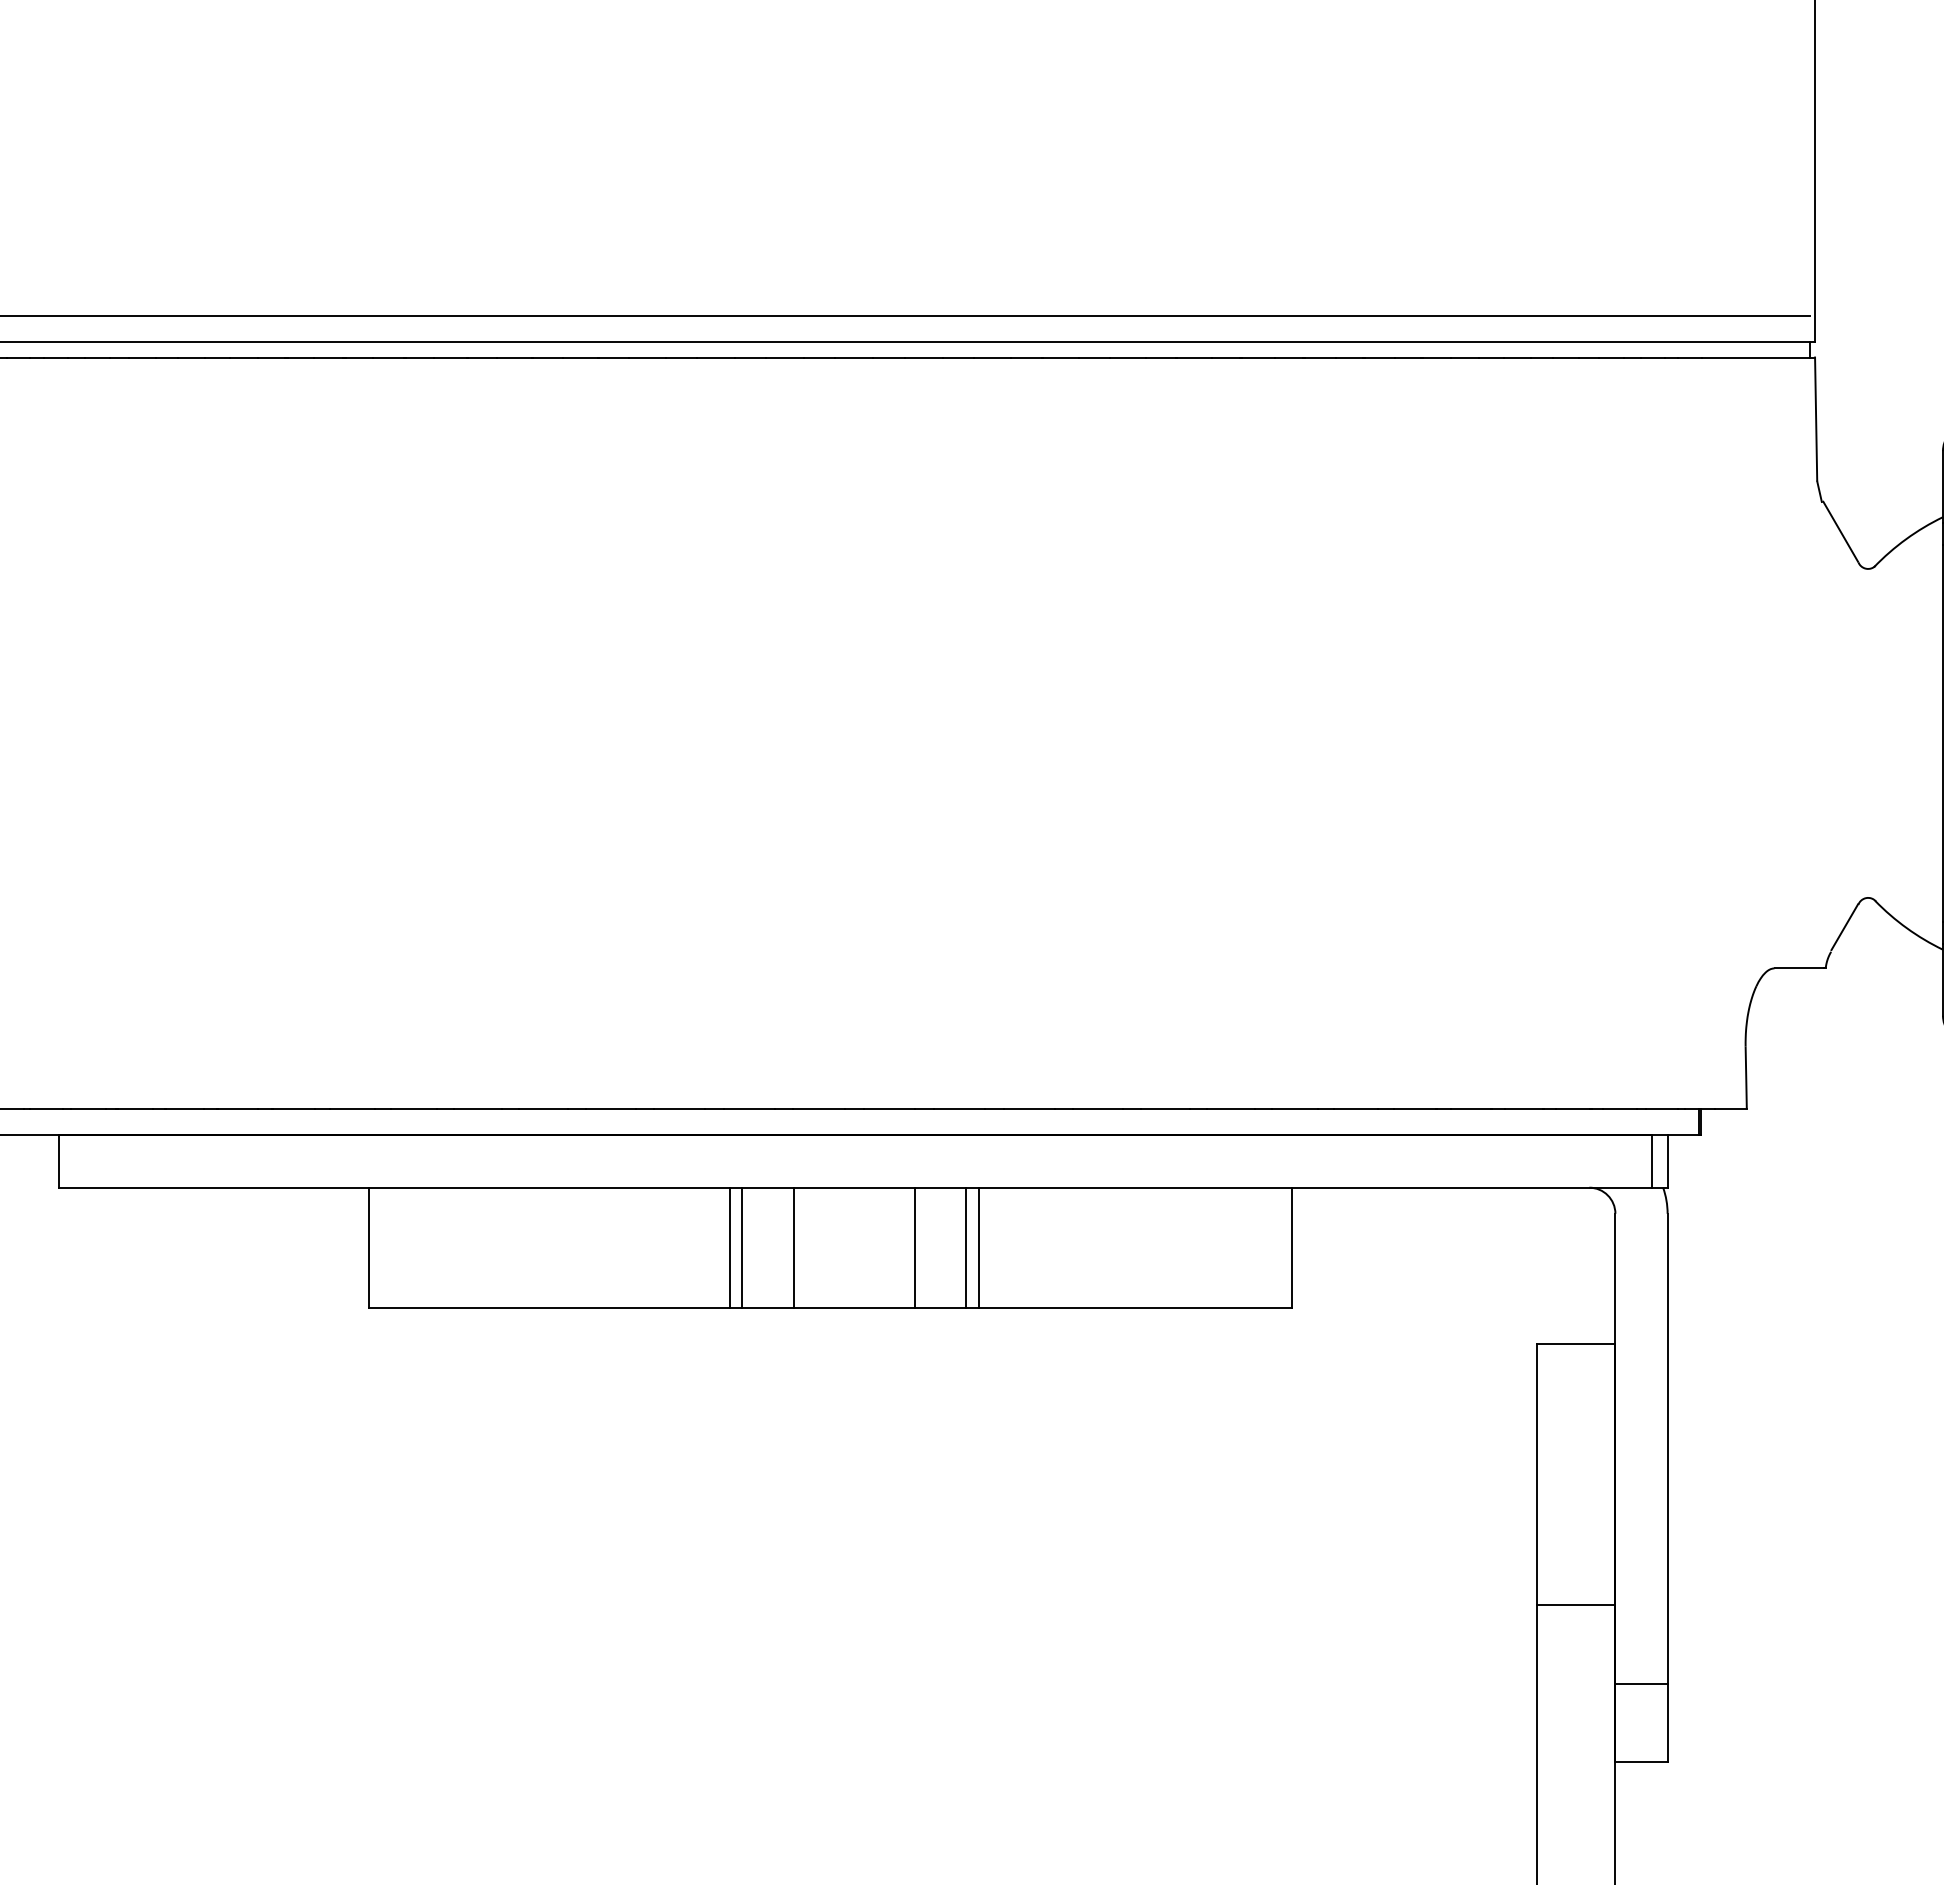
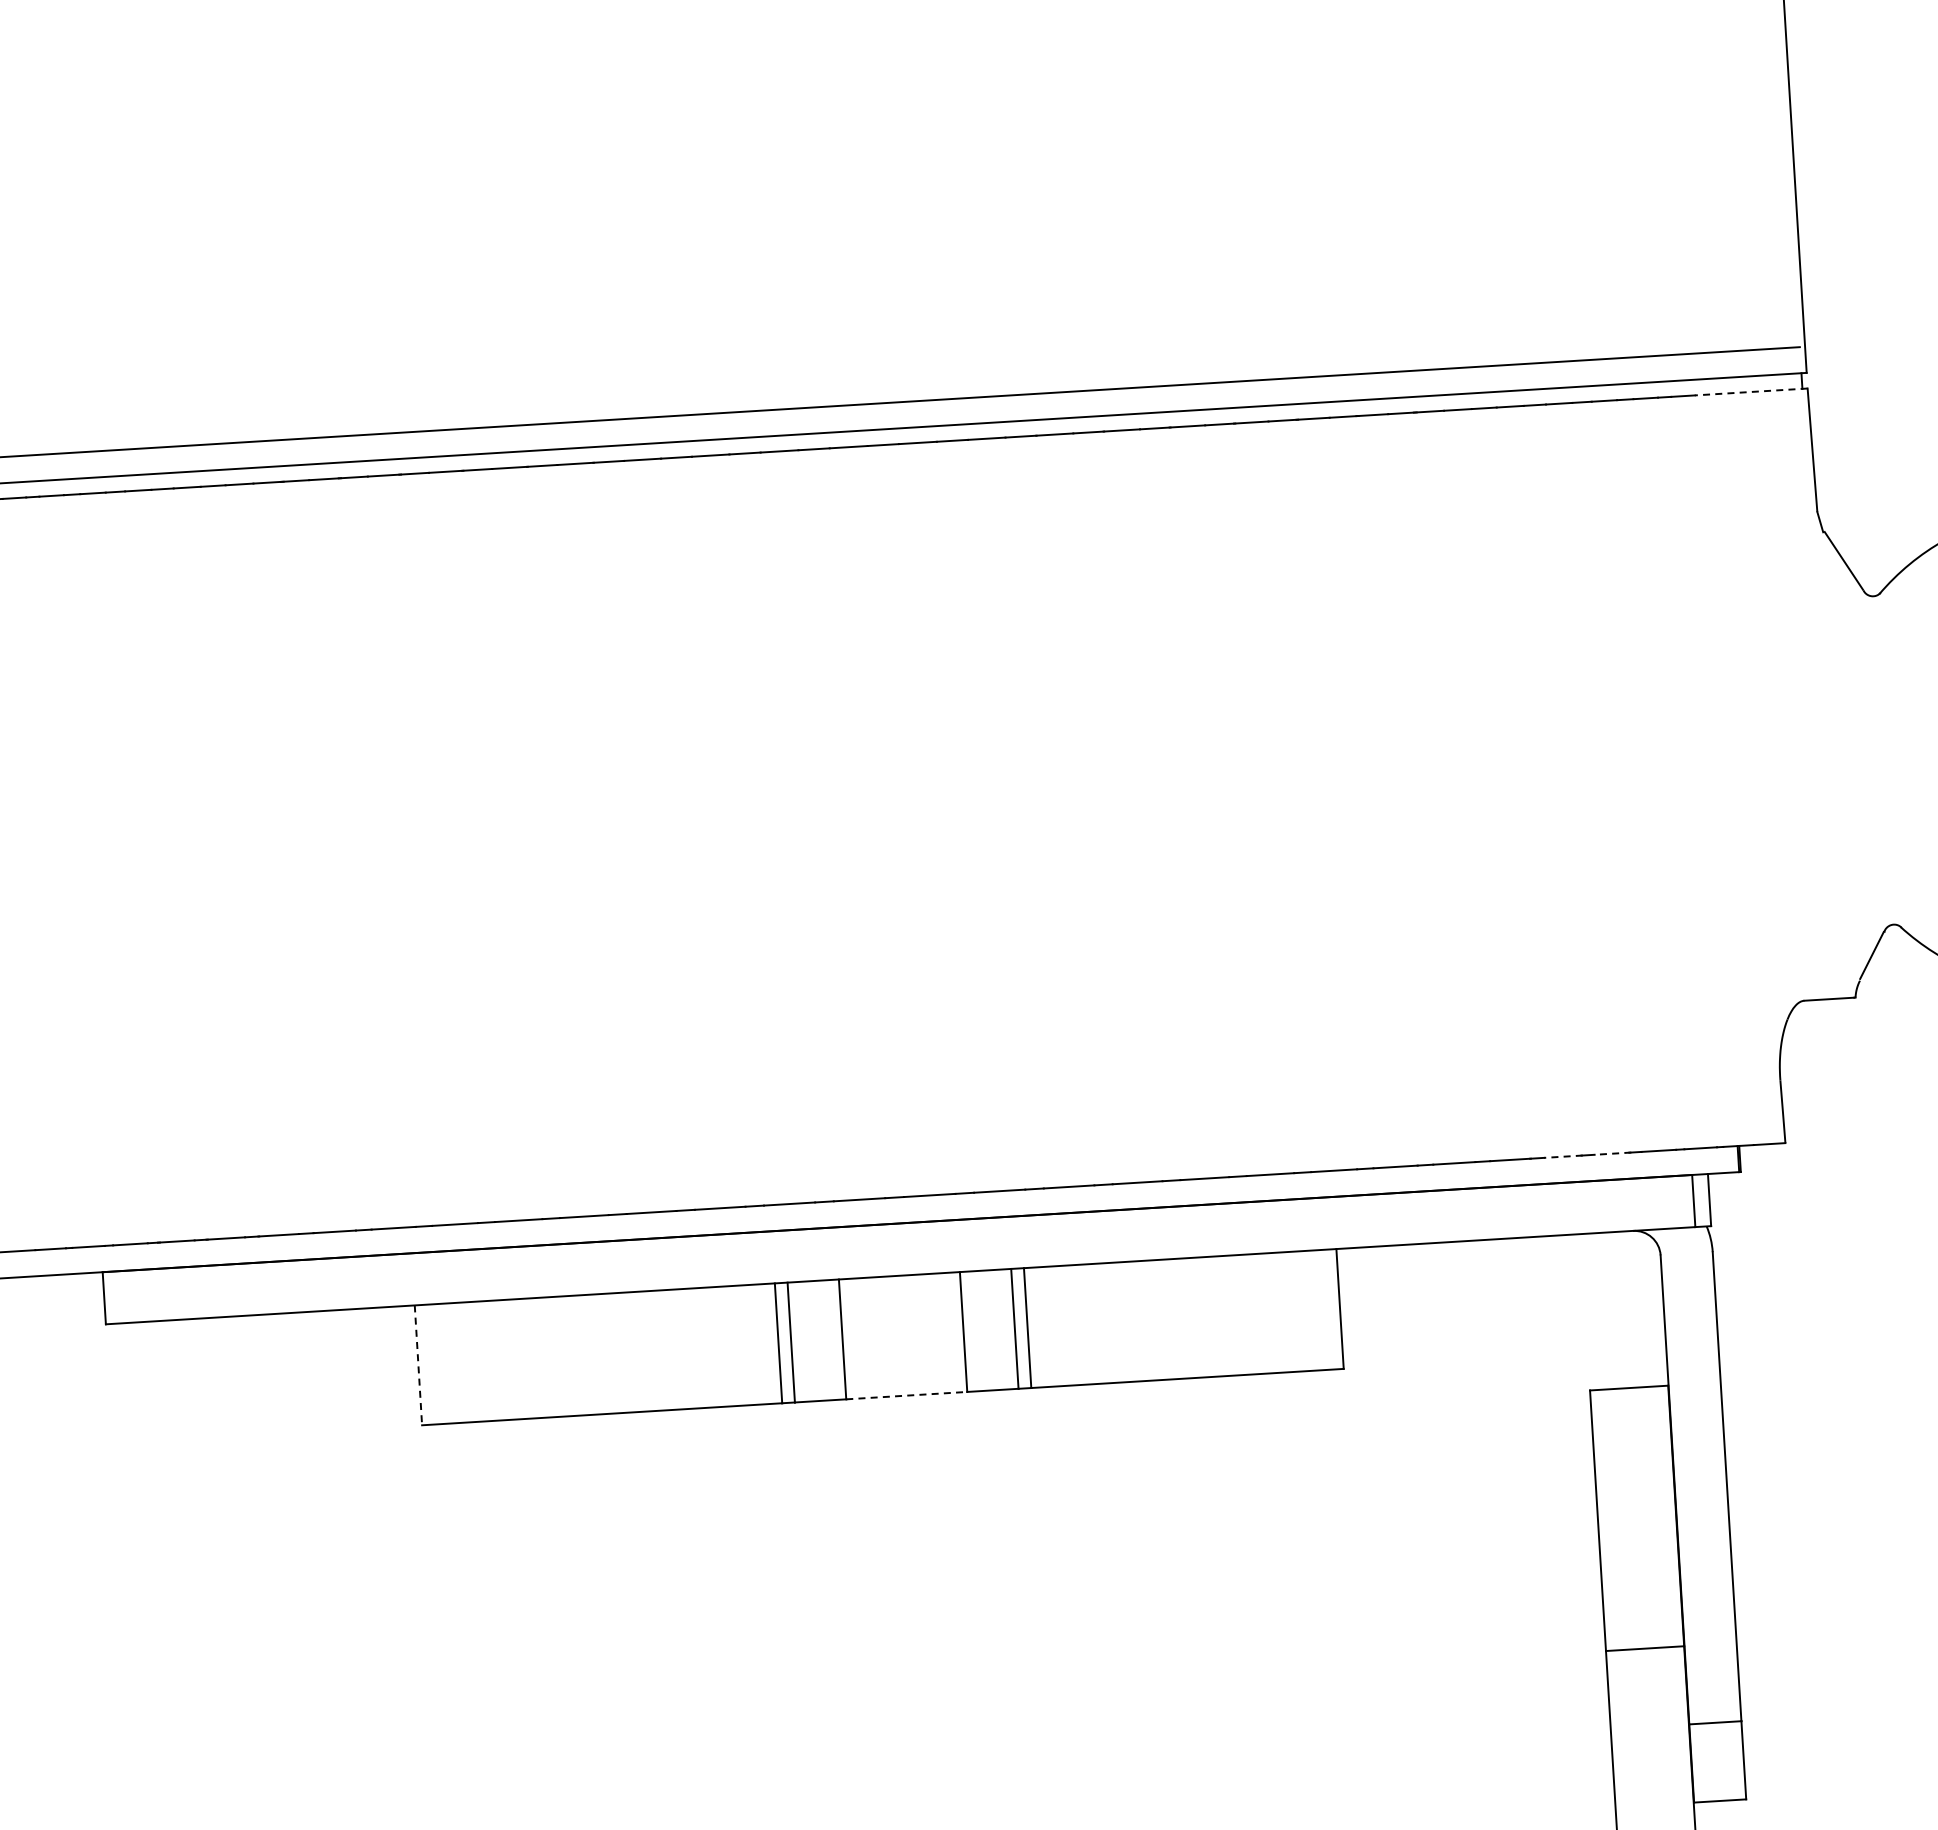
line: (1758, 357) -> (1751, 391), solid -> dashed
line: (1523, 1109) -> (1562, 1156), solid -> dashed
line: (1573, 1109) -> (1612, 1153), solid -> dashed
line: (368, 1248) -> (418, 1366), solid -> dashed
line: (854, 1307) -> (906, 1395), solid -> dashed

